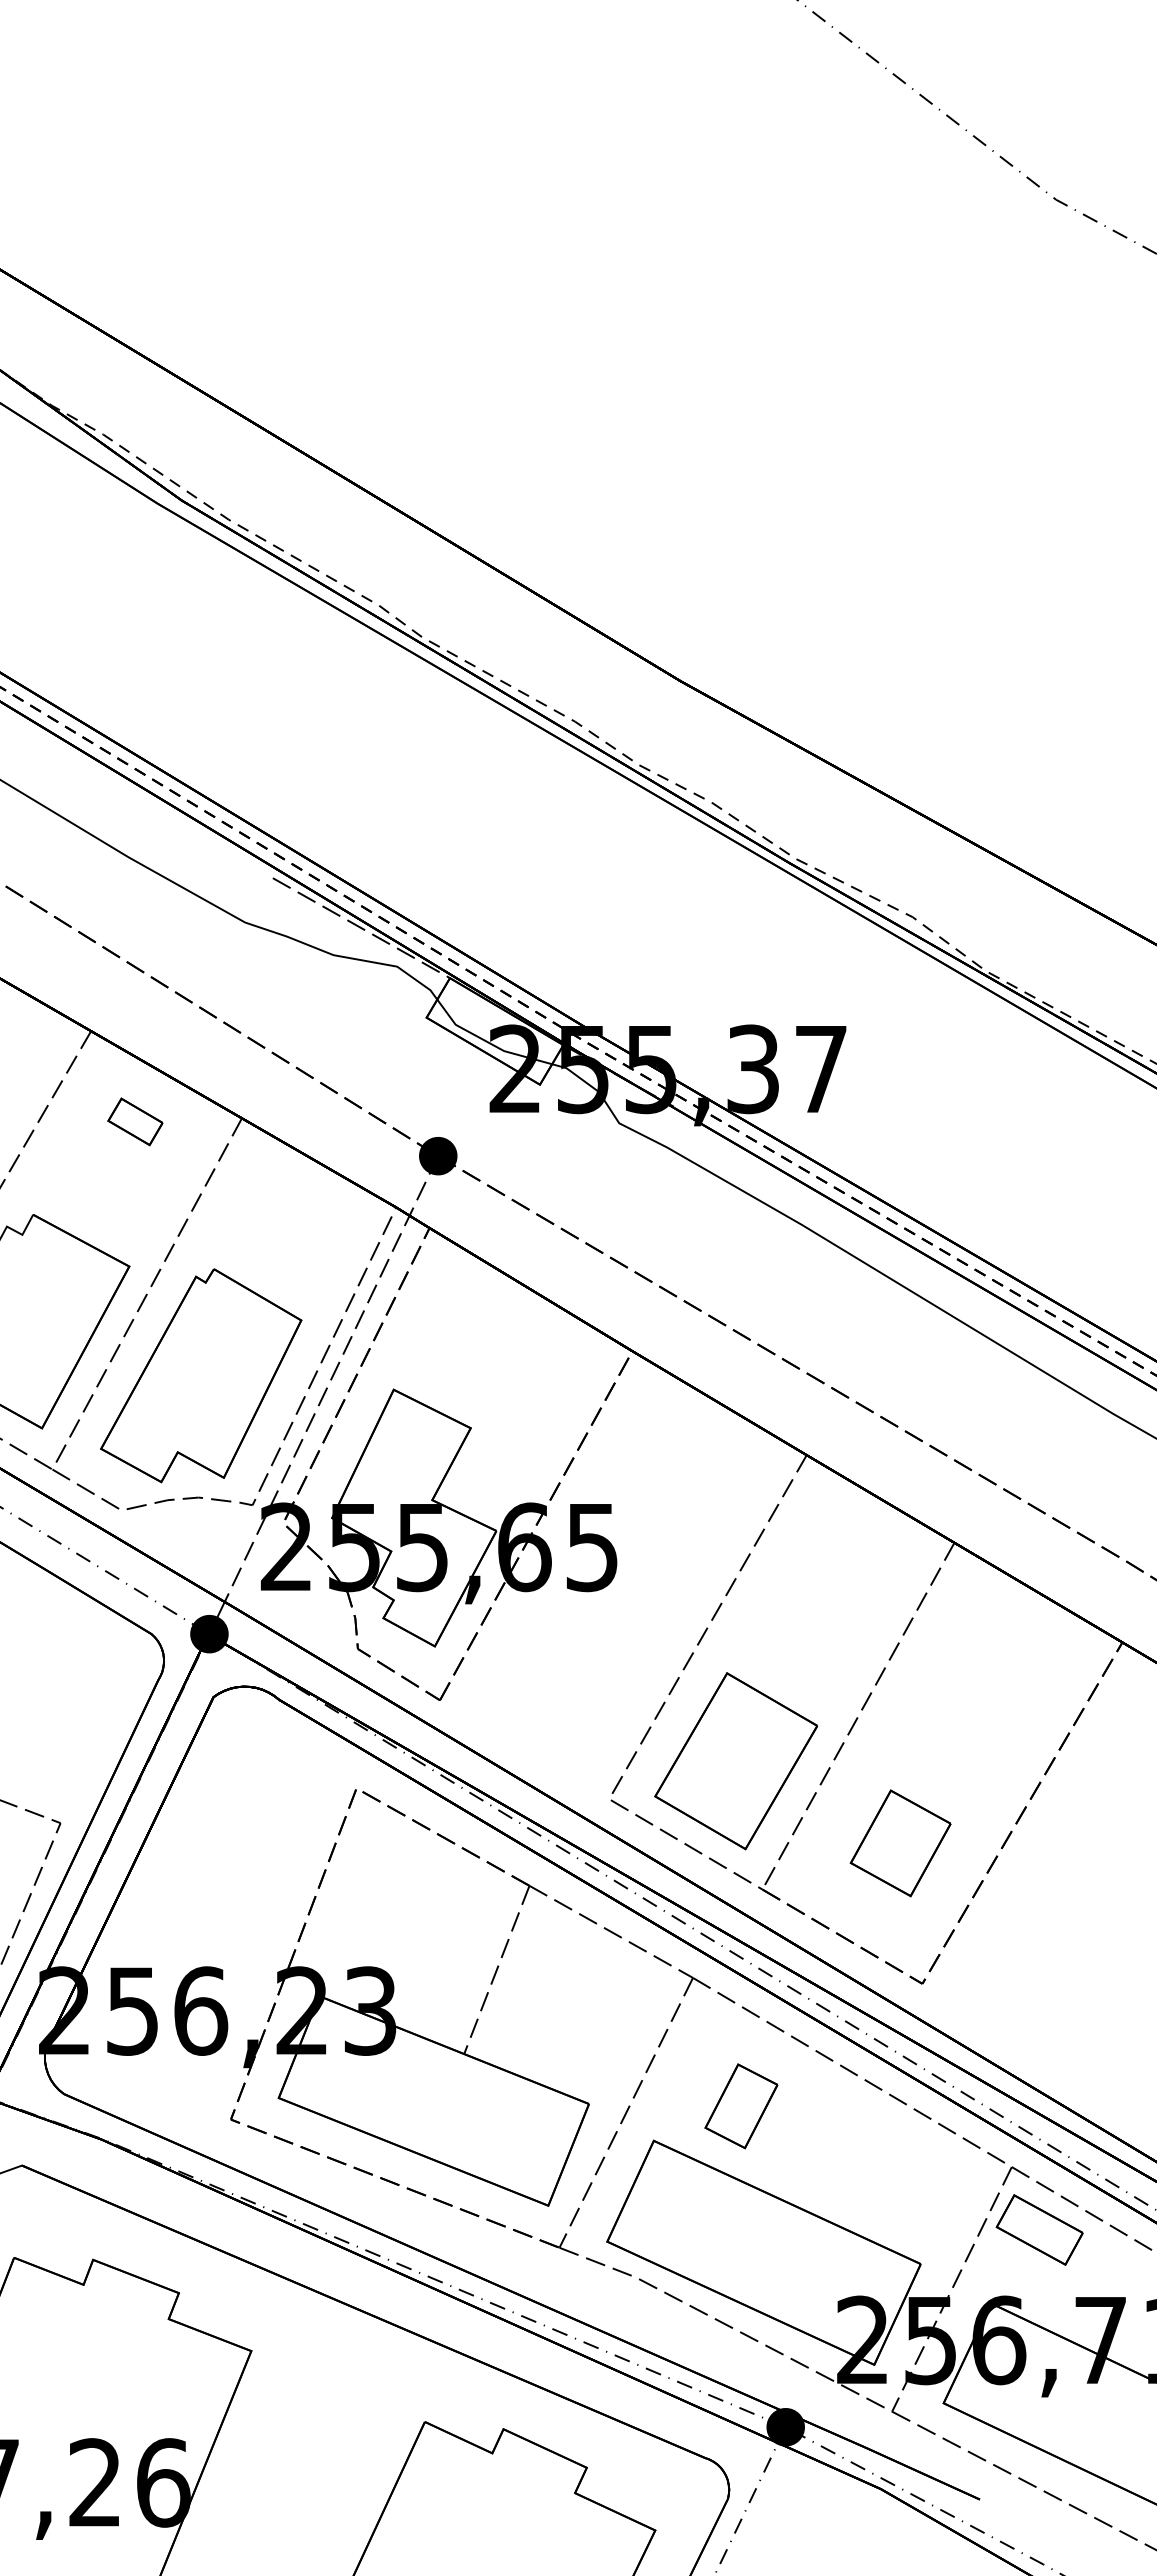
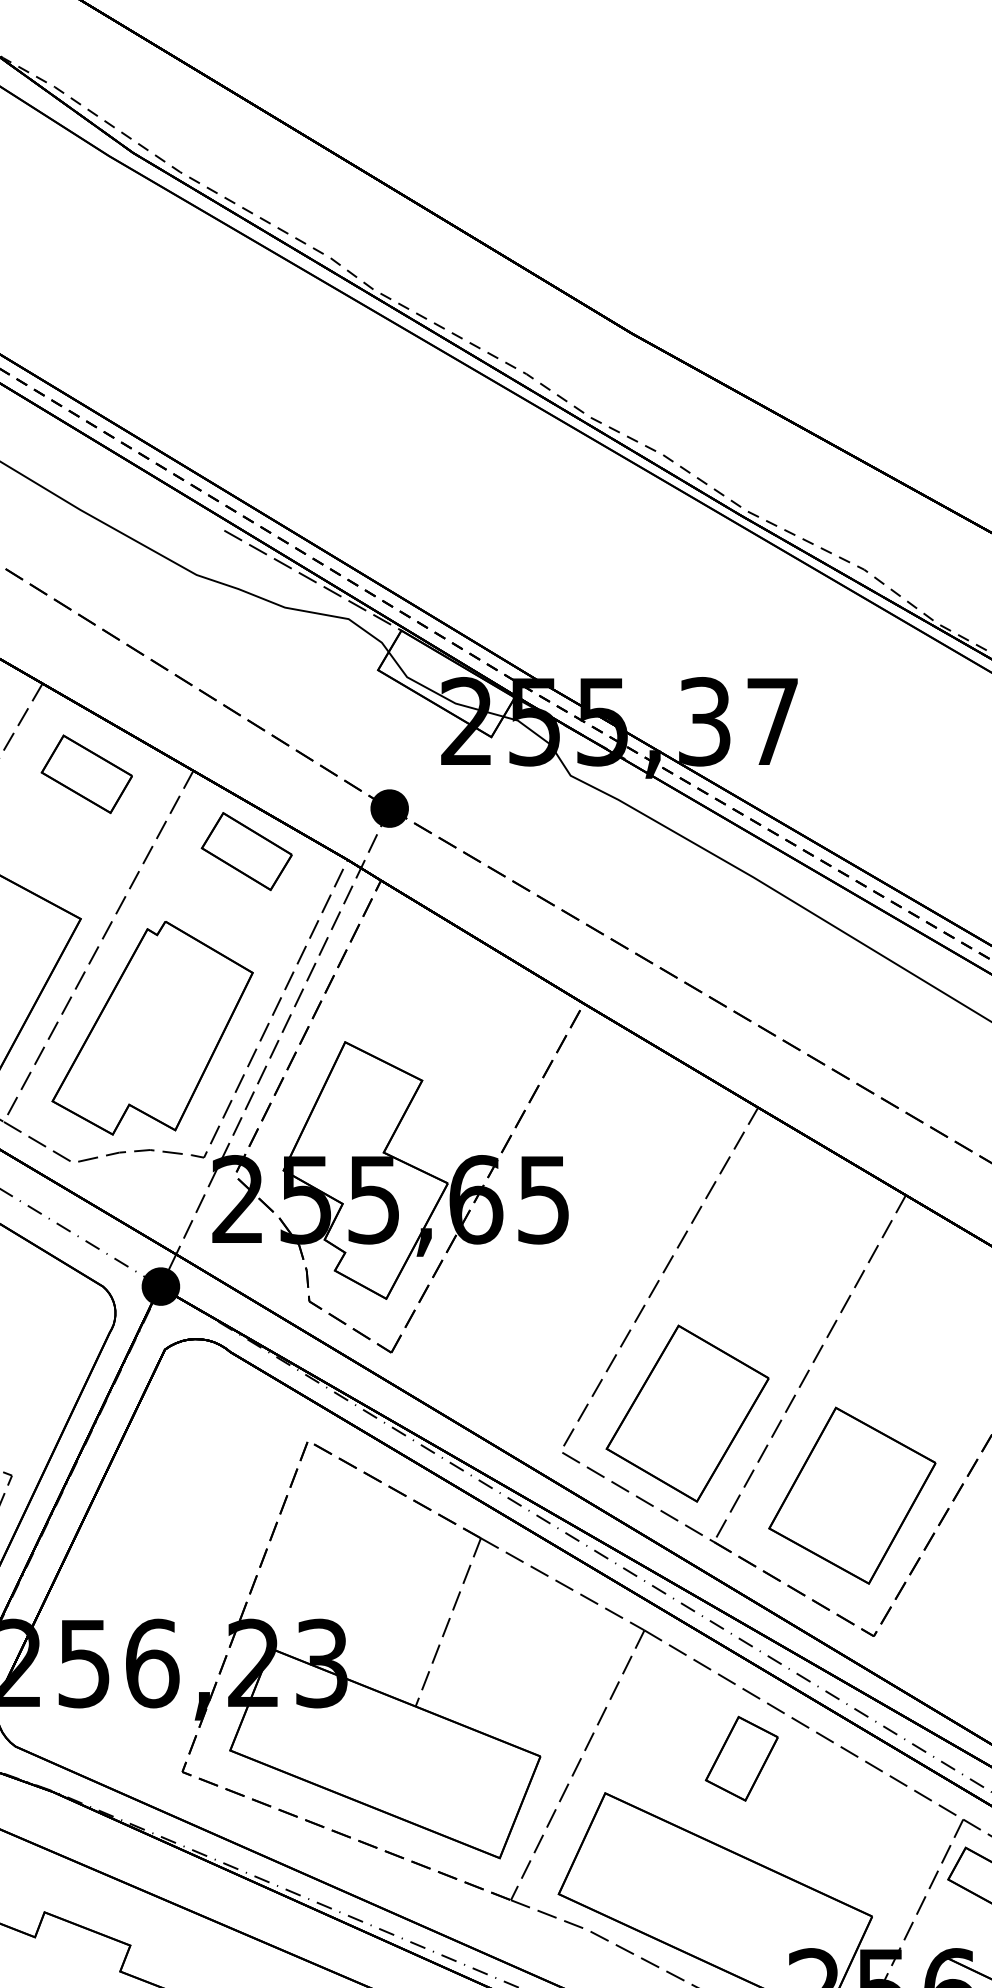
part: (135, 1121) -> (86, 773), size x1.67
part: (295, 1198) -> (246, 850), added
part: (900, 1843) -> (851, 1495), size x1.67
part: (741, 2106) -> (741, 1758), moved

